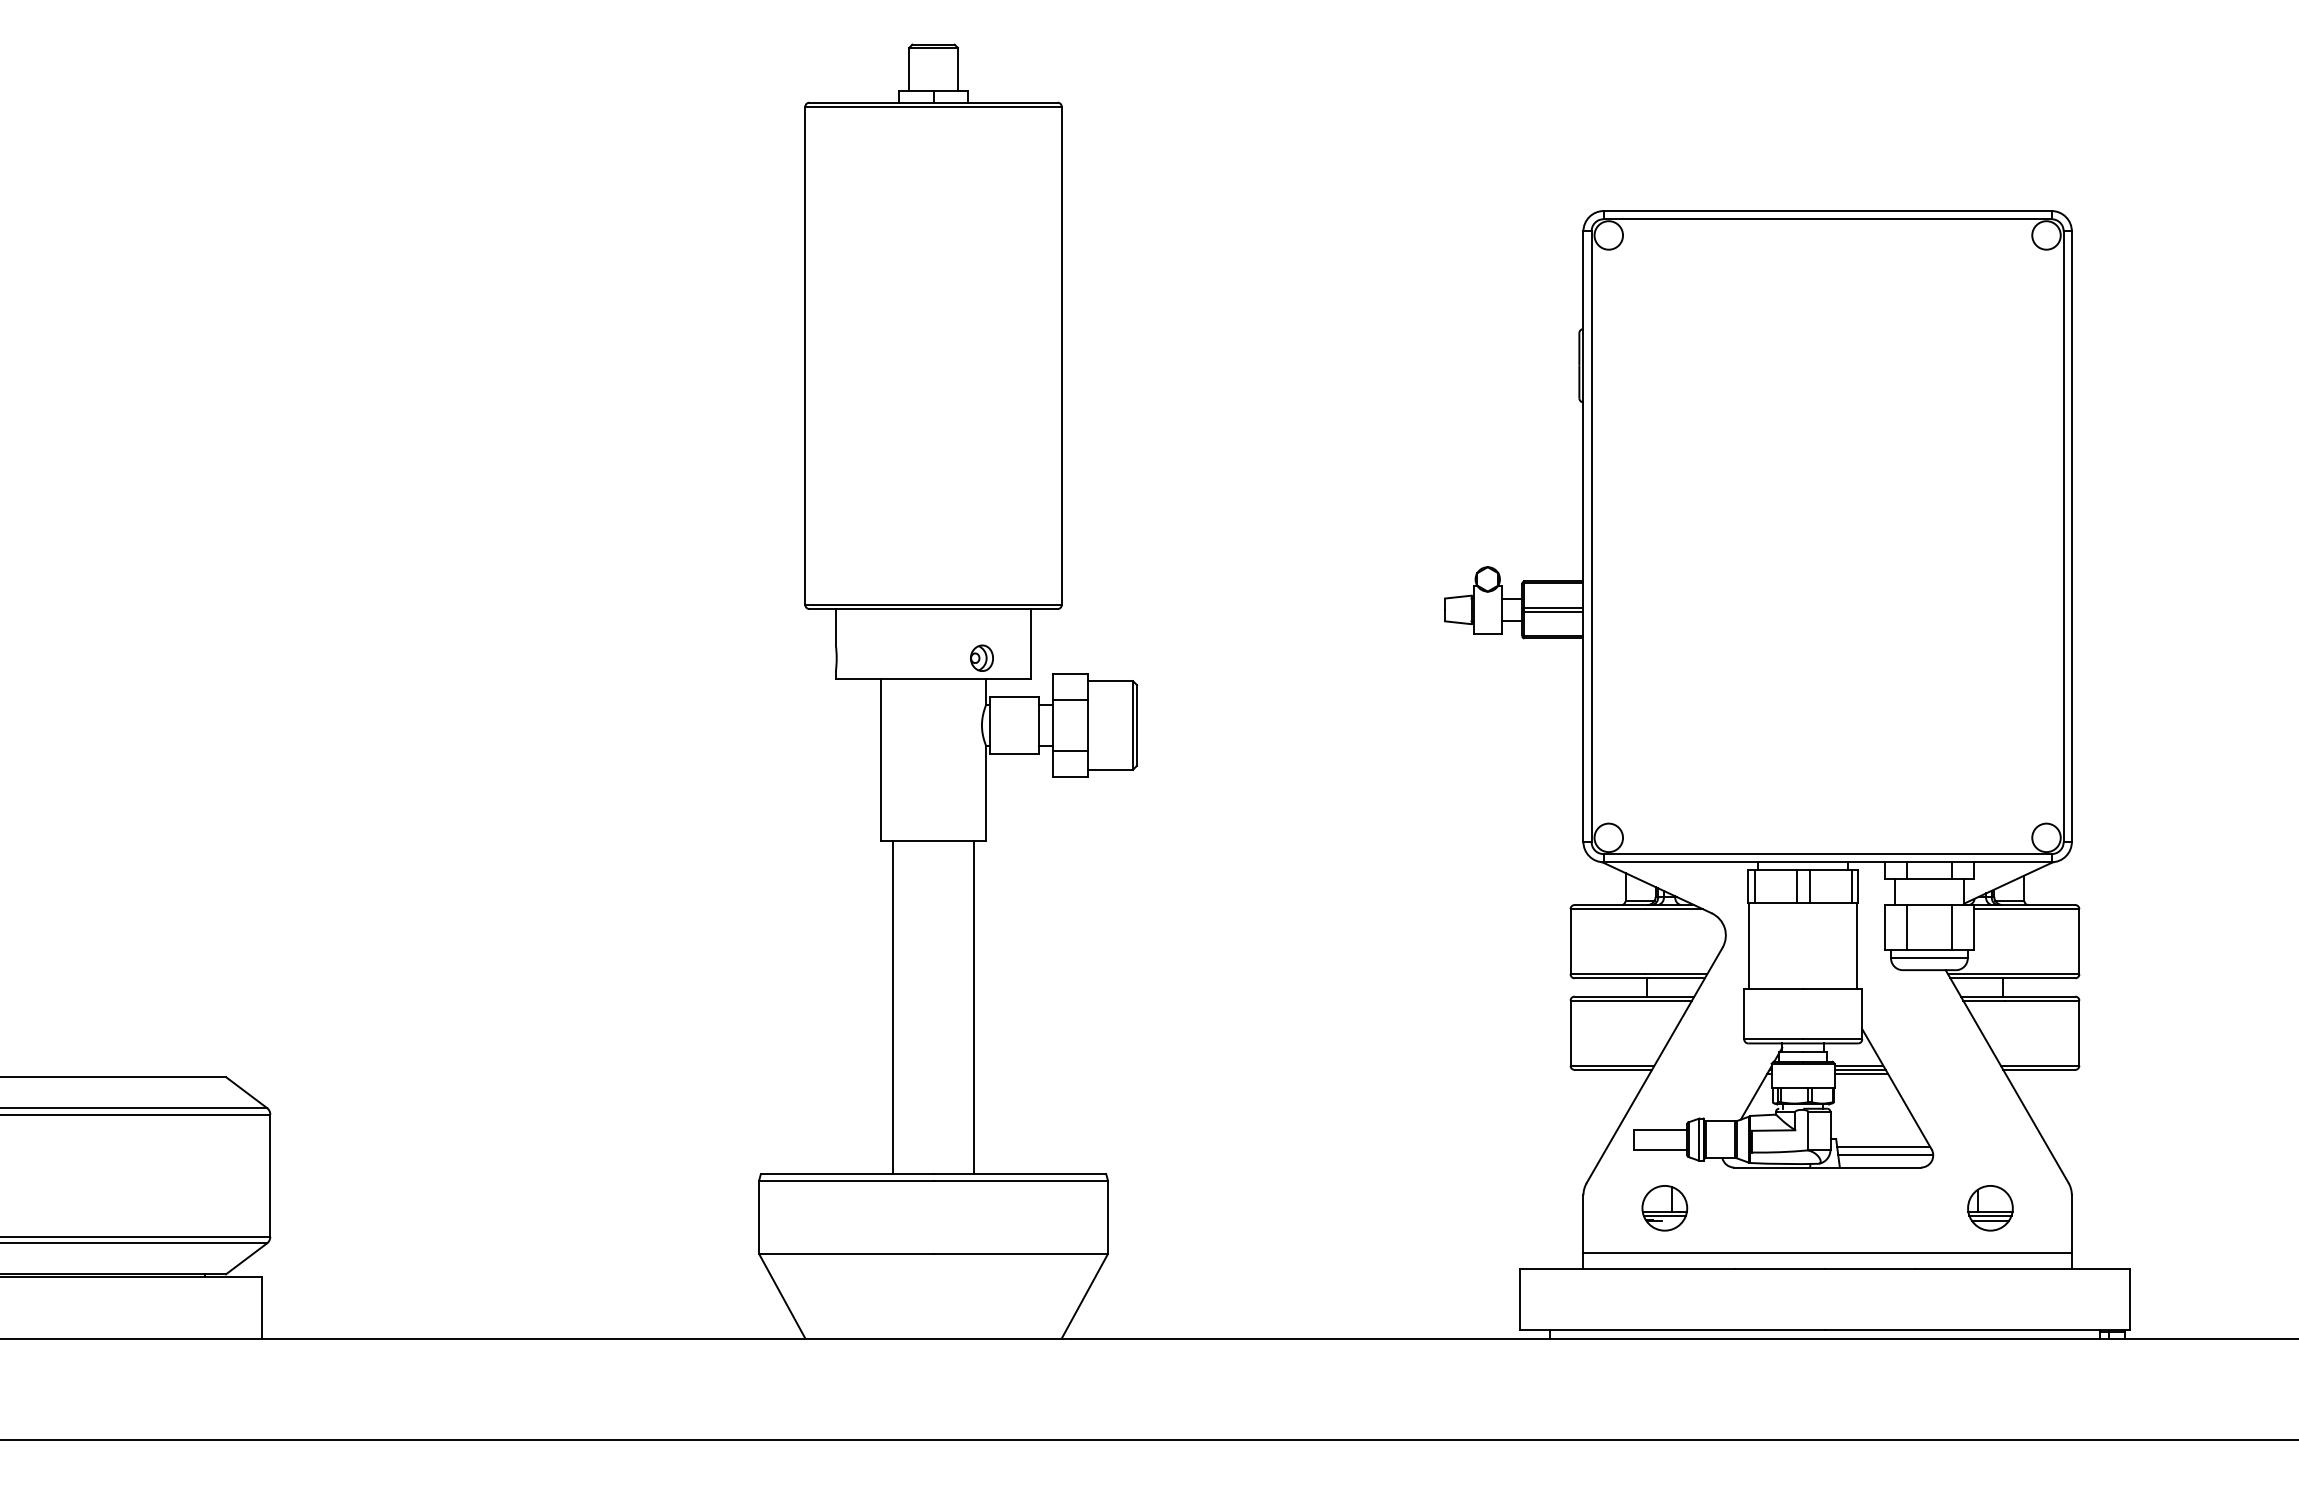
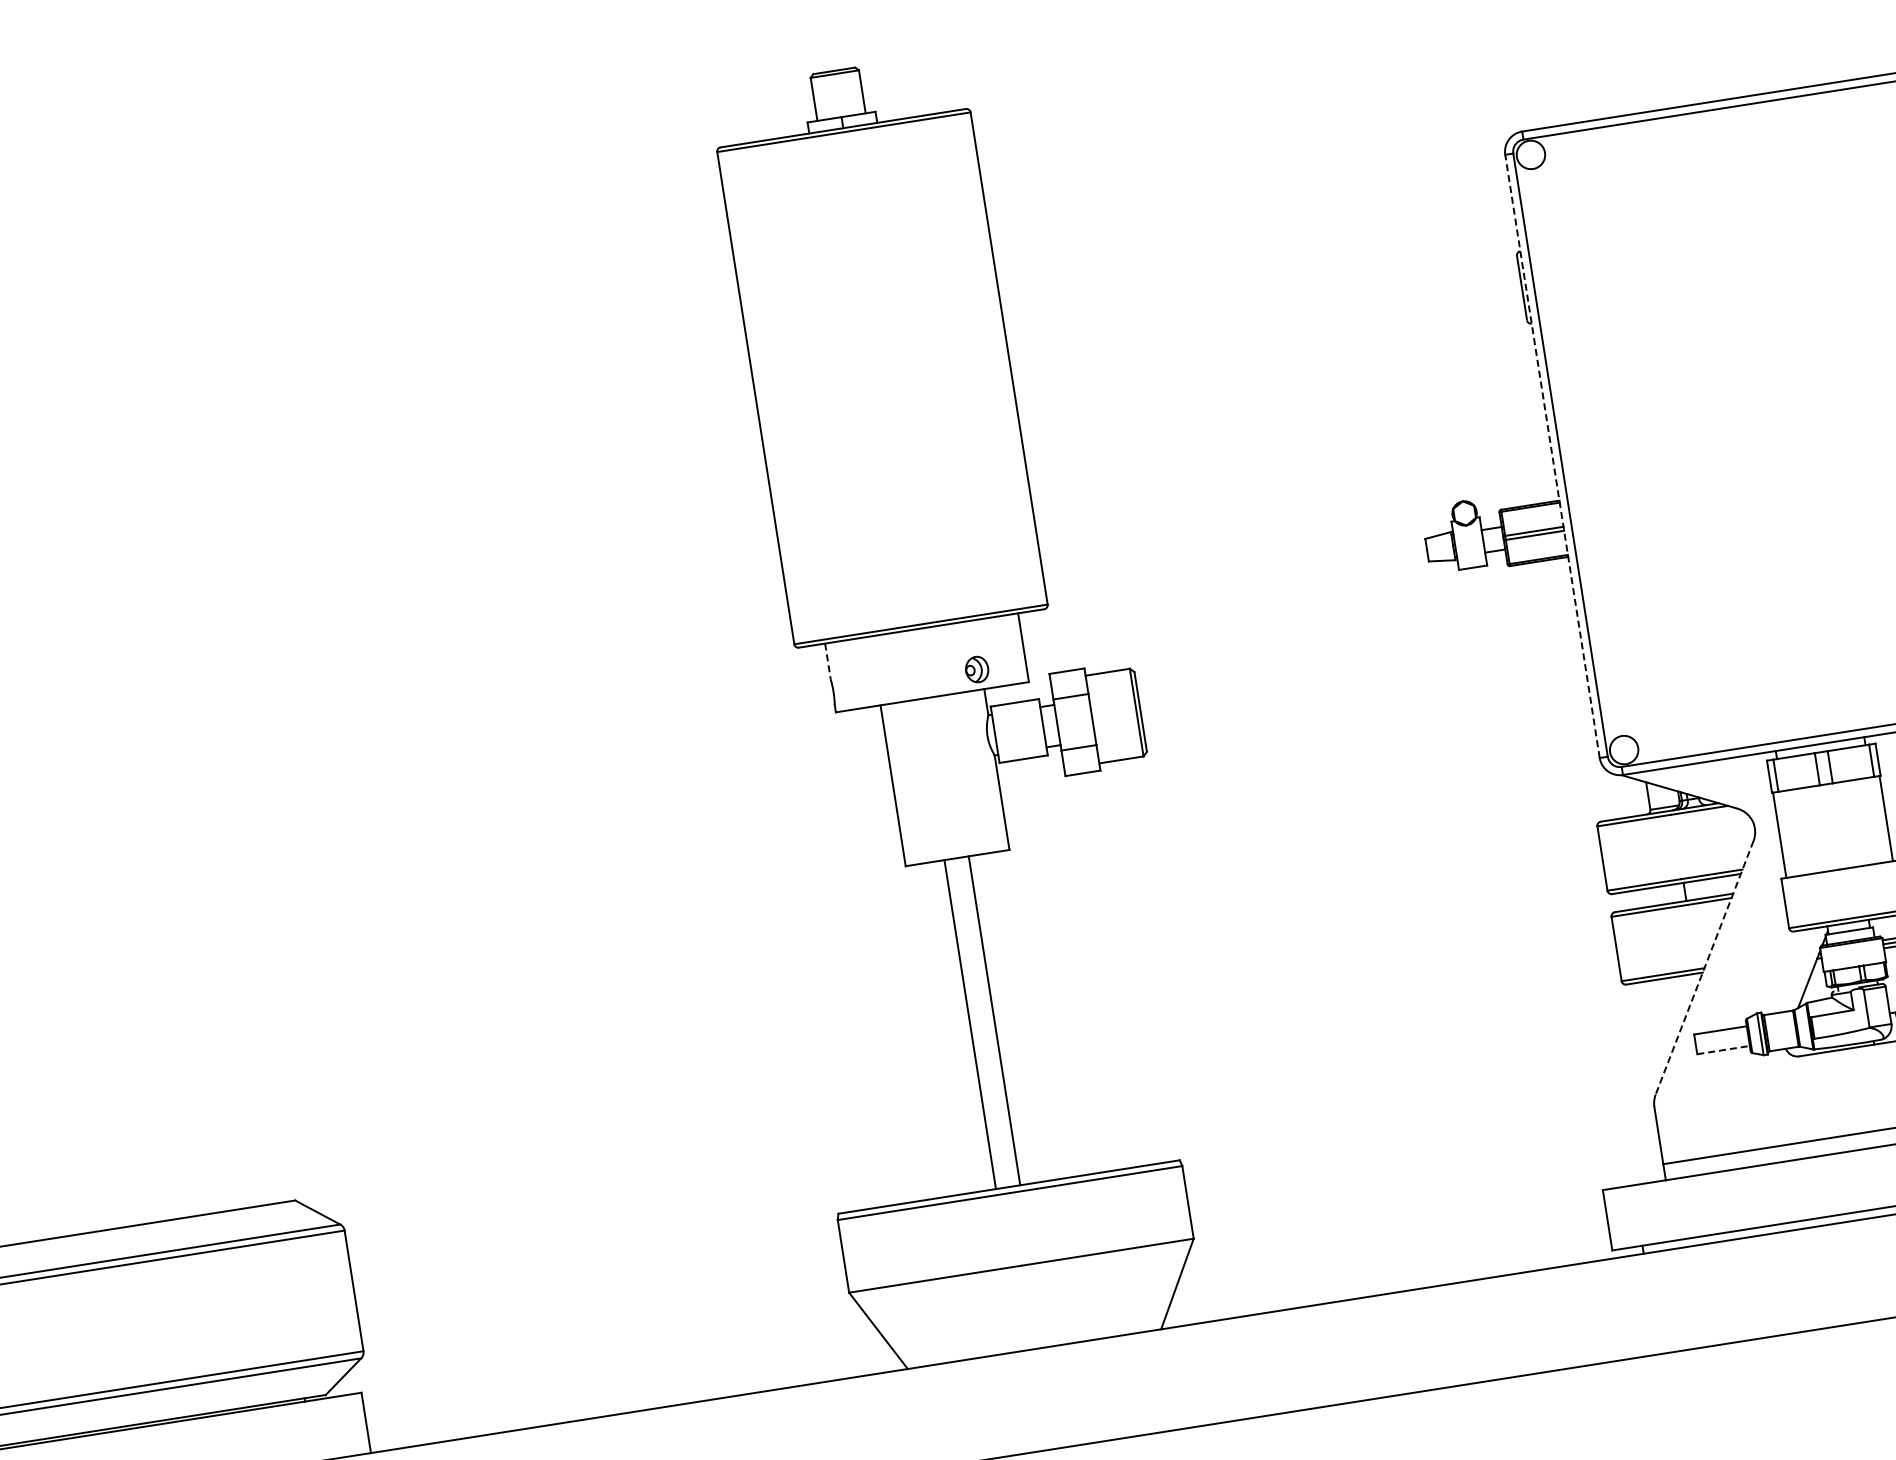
line: (1583, 536) -> (1552, 456), solid -> dashed
line: (835, 627) -> (827, 661), solid -> dashed
line: (892, 1007) -> (994, 1020), moved
line: (974, 1007) -> (970, 1024), moved
line: (1654, 1065) -> (1704, 967), solid -> dashed
line: (1660, 1149) -> (1723, 1049), solid -> dashed
part: (1664, 1208) -> (1736, 1107), removed

